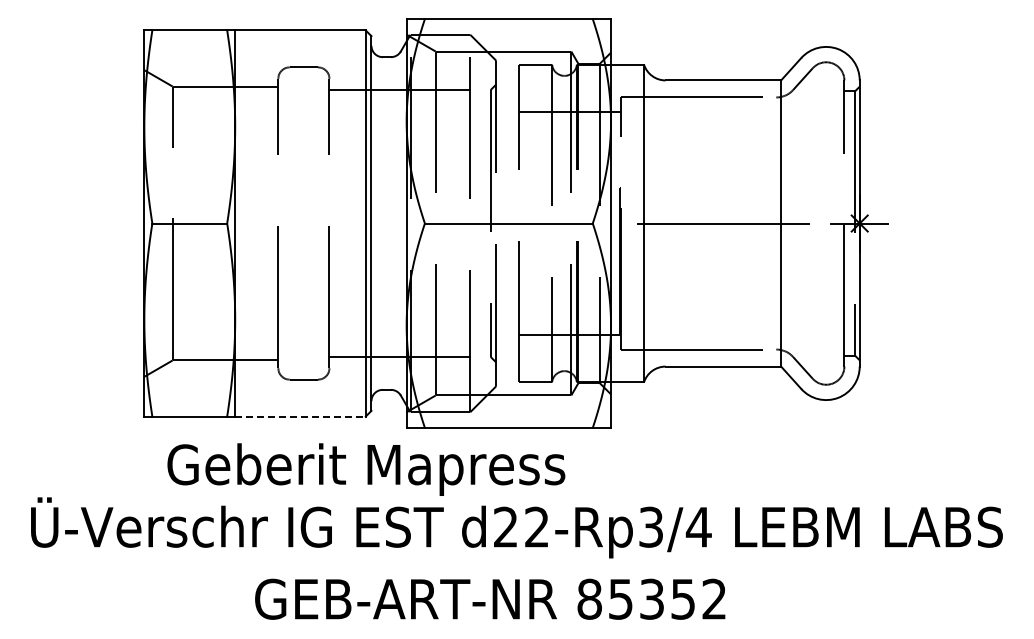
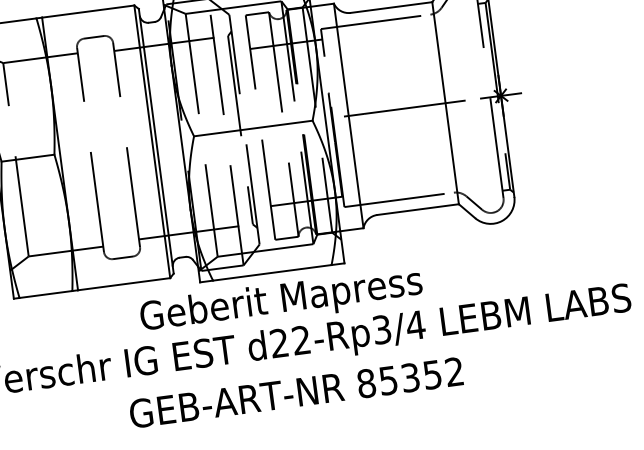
line: (300, 416) -> (124, 284), dashed -> solid
text: (366, 469) -> (281, 301), moved
text: (490, 598) -> (296, 392), moved

